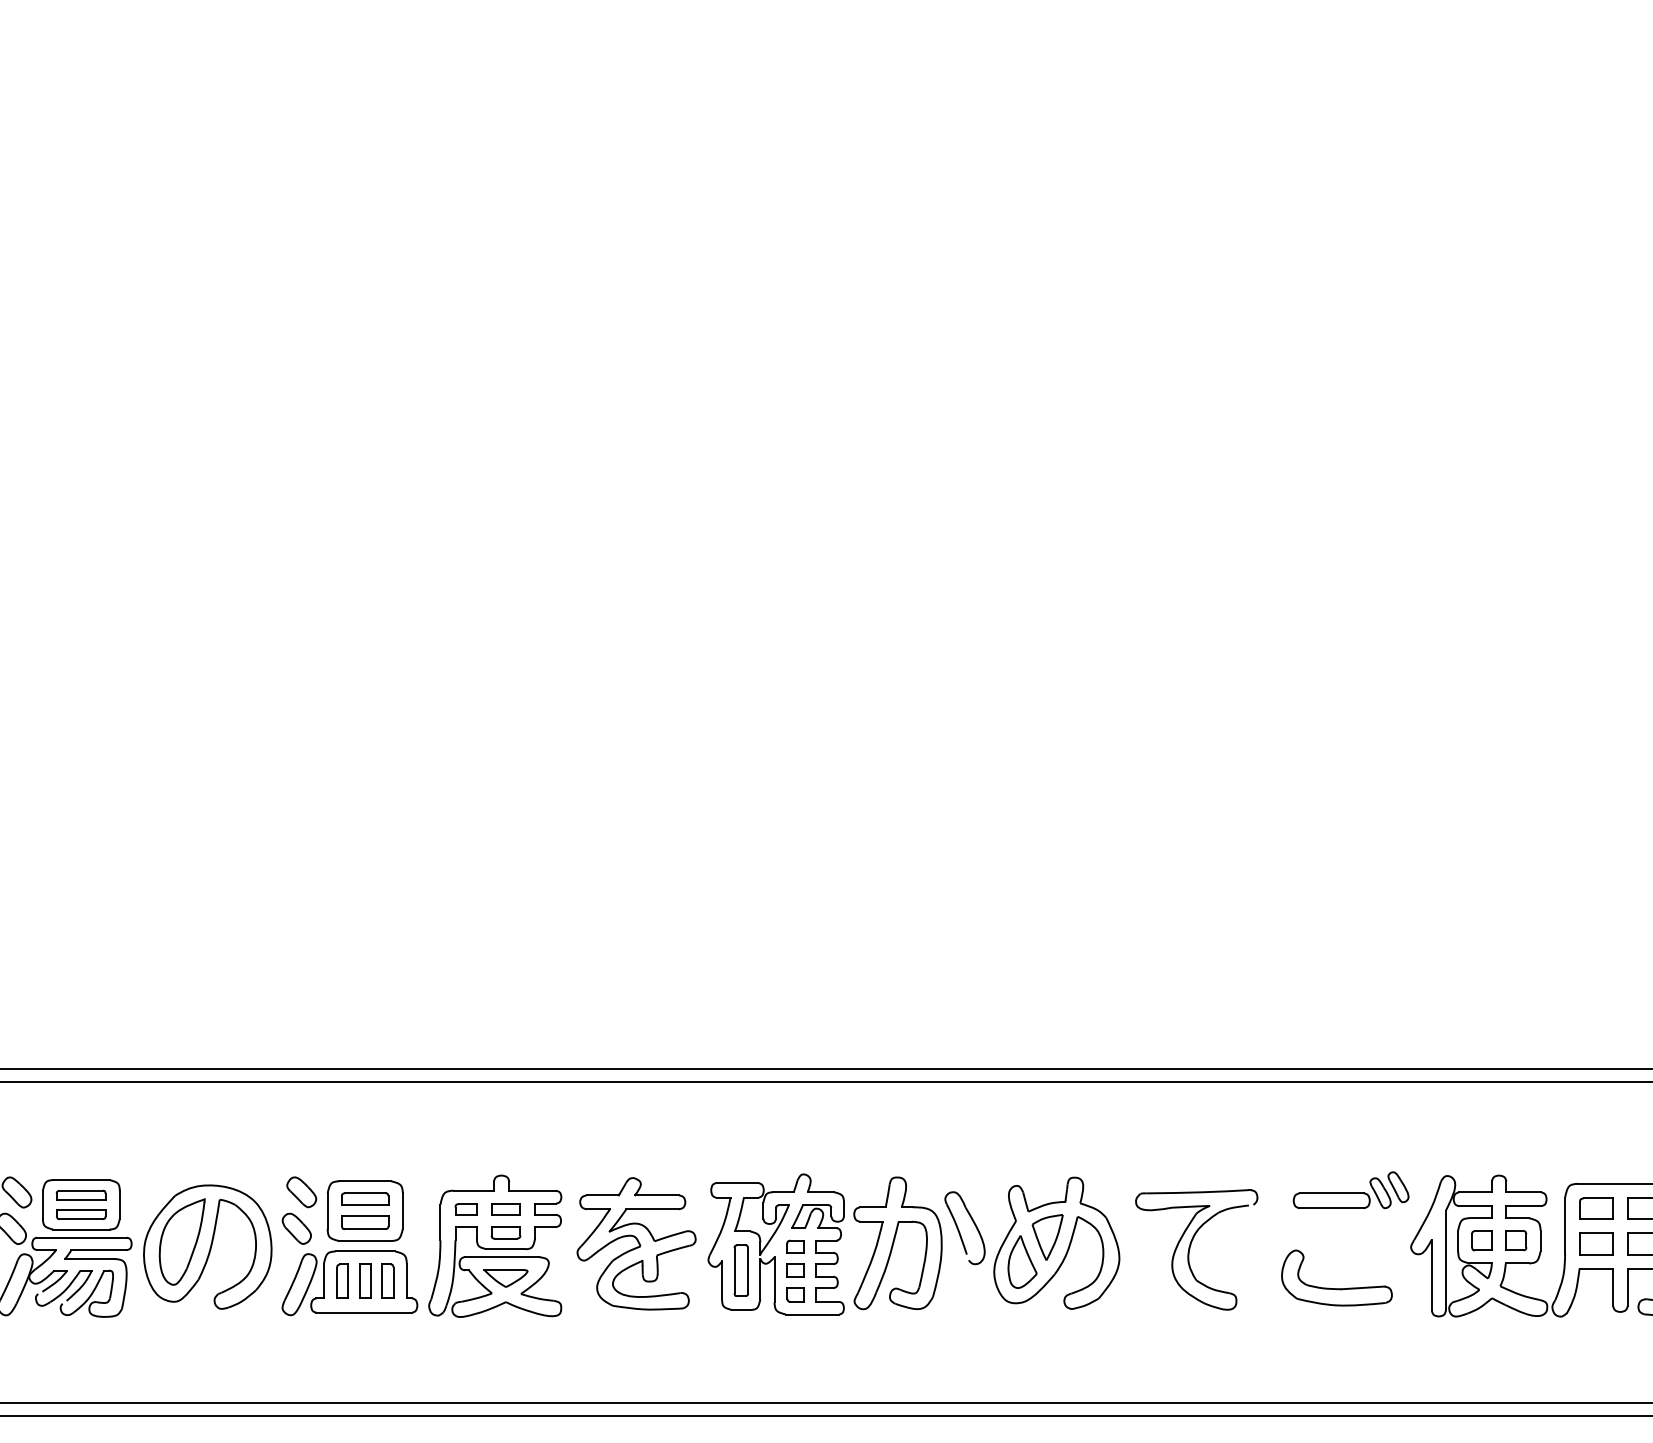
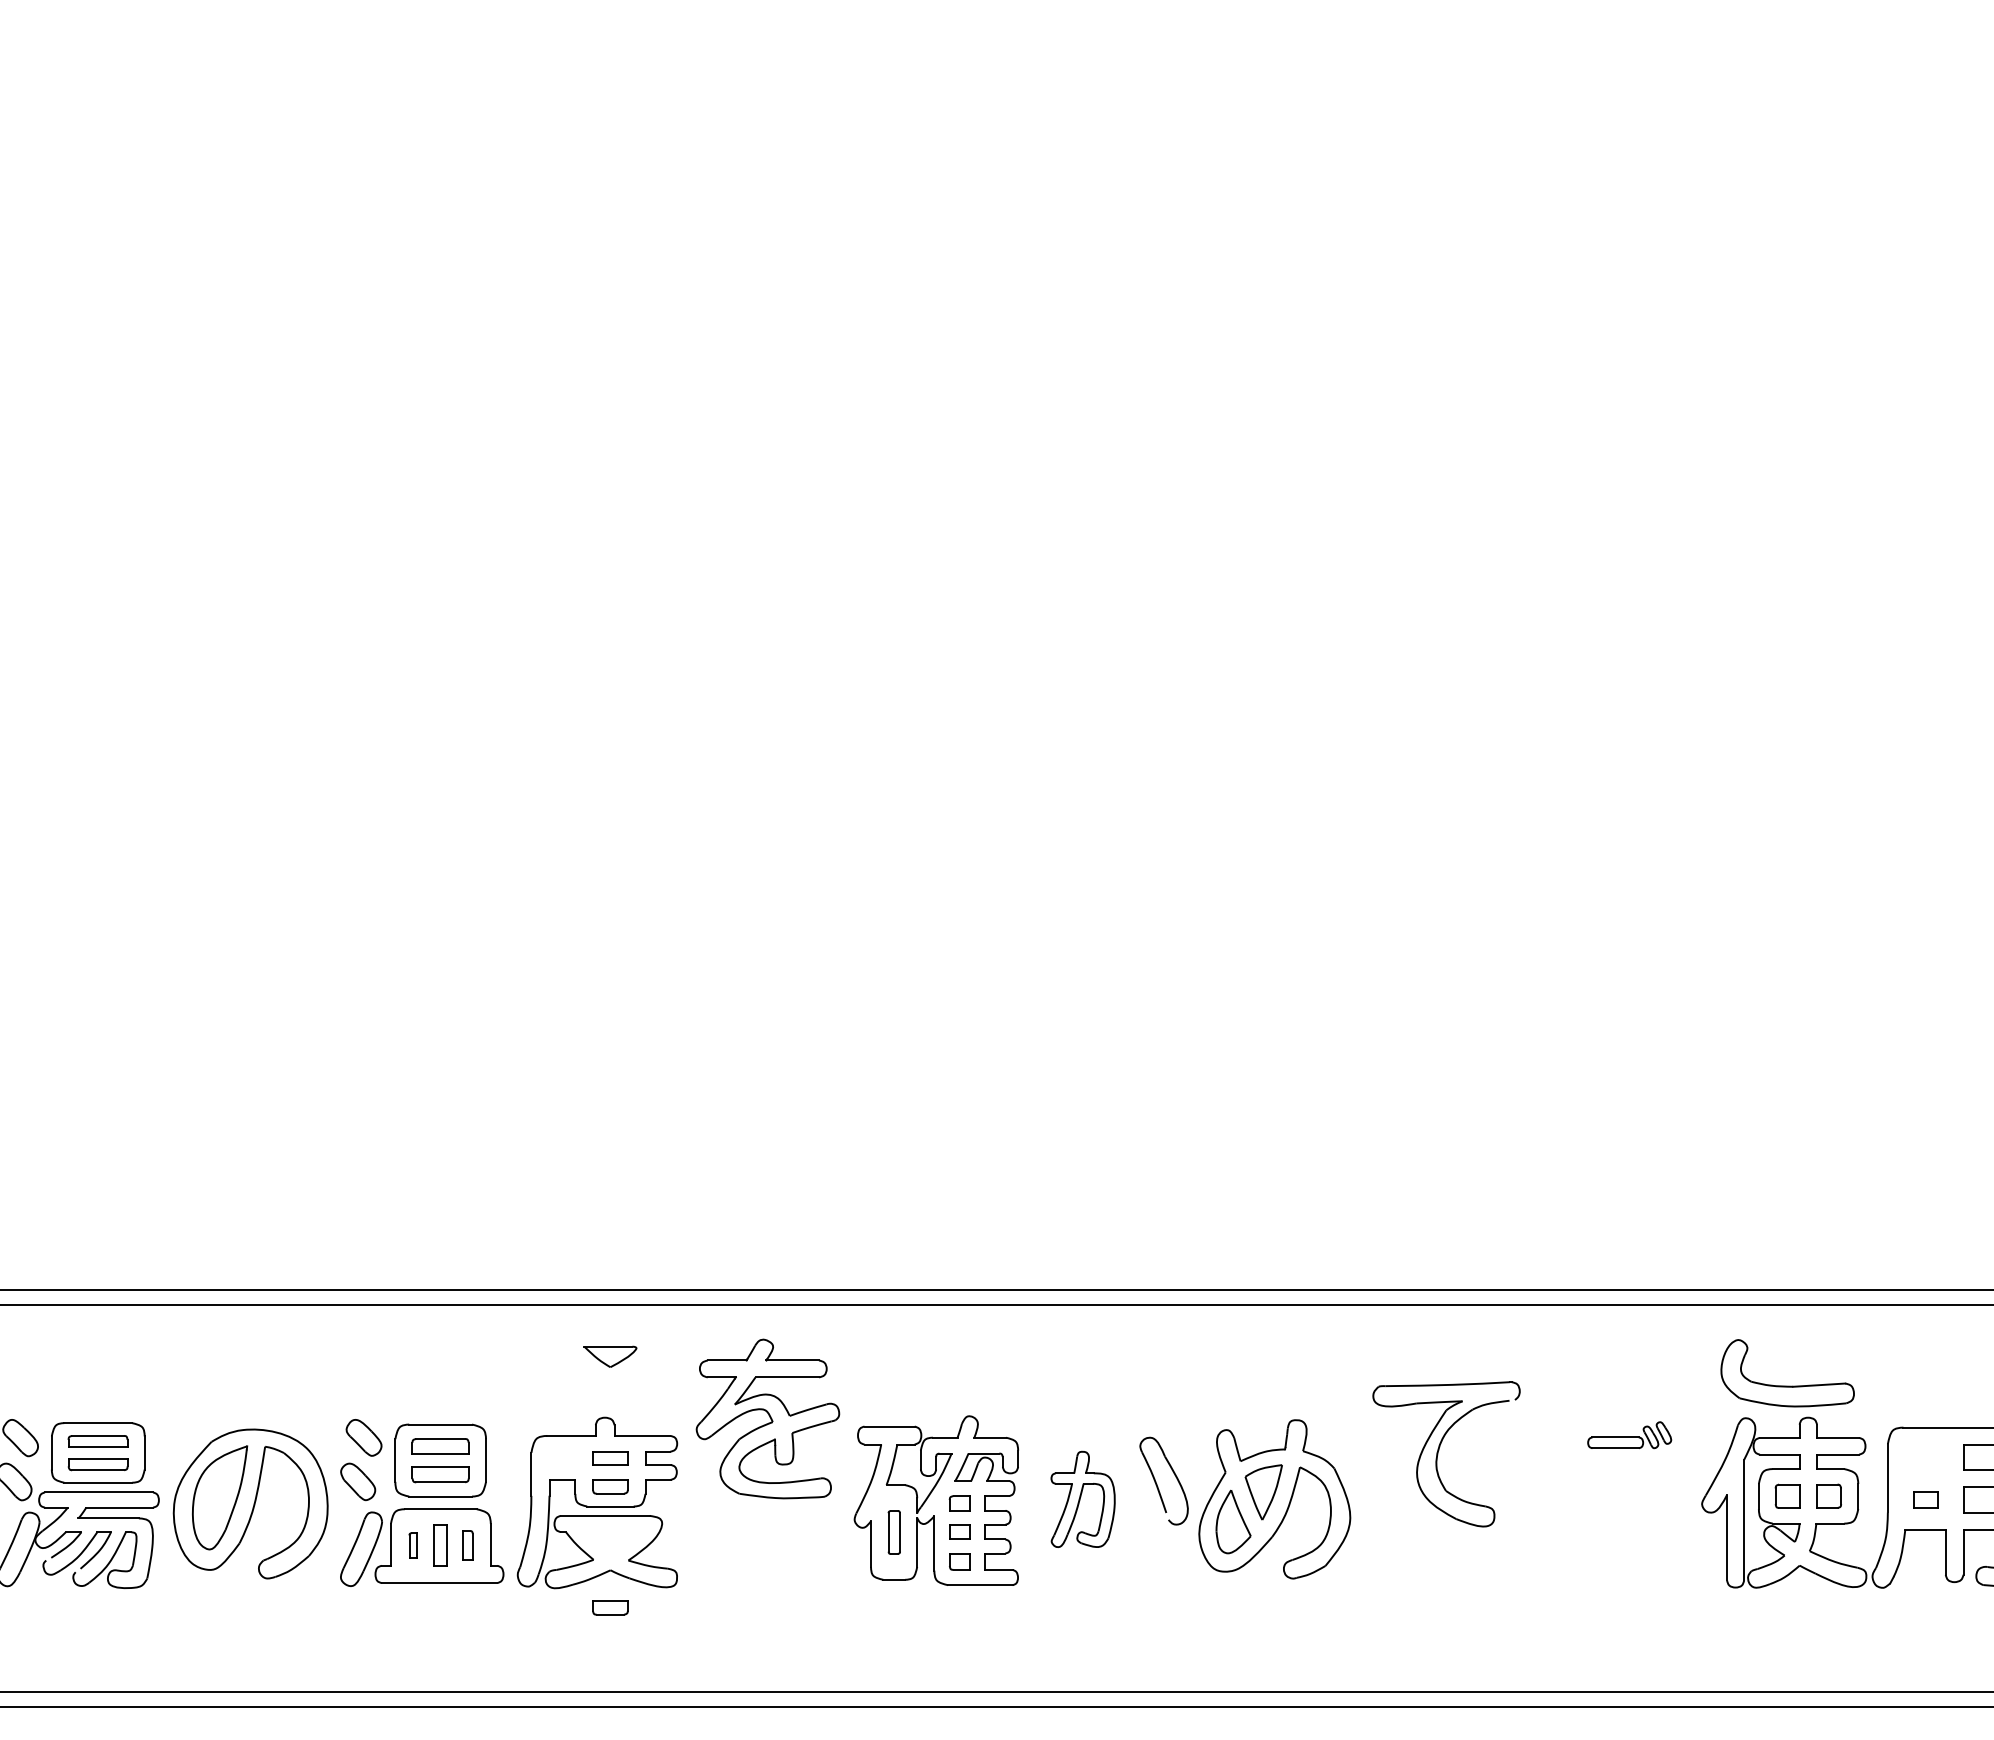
part: (1350, 1189) -> (1629, 1434), size x0.6
part: (1596, 1208) -> (1925, 1457), removed
part: (465, 1209) -> (561, 1458), removed
part: (636, 1243) -> (767, 1418), moved
part: (897, 1243) -> (1082, 1499), size x0.6
part: (1596, 1243) -> (1925, 1499), size x0.6
part: (1190, 1250) -> (1438, 1454), moved
part: (741, 1270) -> (894, 1532), size x0.7
part: (506, 1278) -> (610, 1356), moved
part: (342, 1281) -> (413, 1545), size x0.6
part: (387, 1281) -> (467, 1545), size x0.7
part: (1336, 1288) -> (1787, 1385), moved
part: (506, 1332) -> (610, 1607), added

